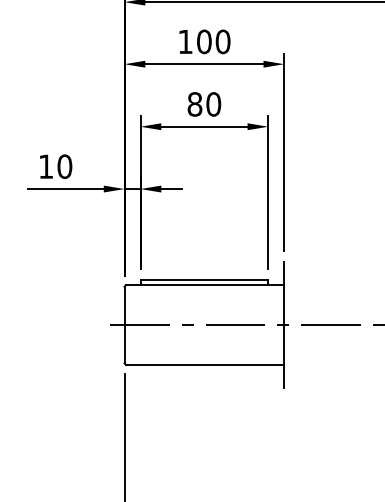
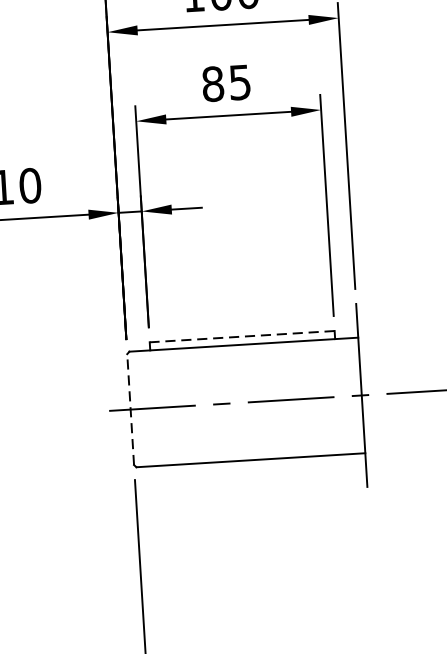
text: (213, 104) -> (239, 82), 80 -> 85
line: (204, 279) -> (242, 336), solid -> dashed
line: (124, 324) -> (130, 408), solid -> dashed

